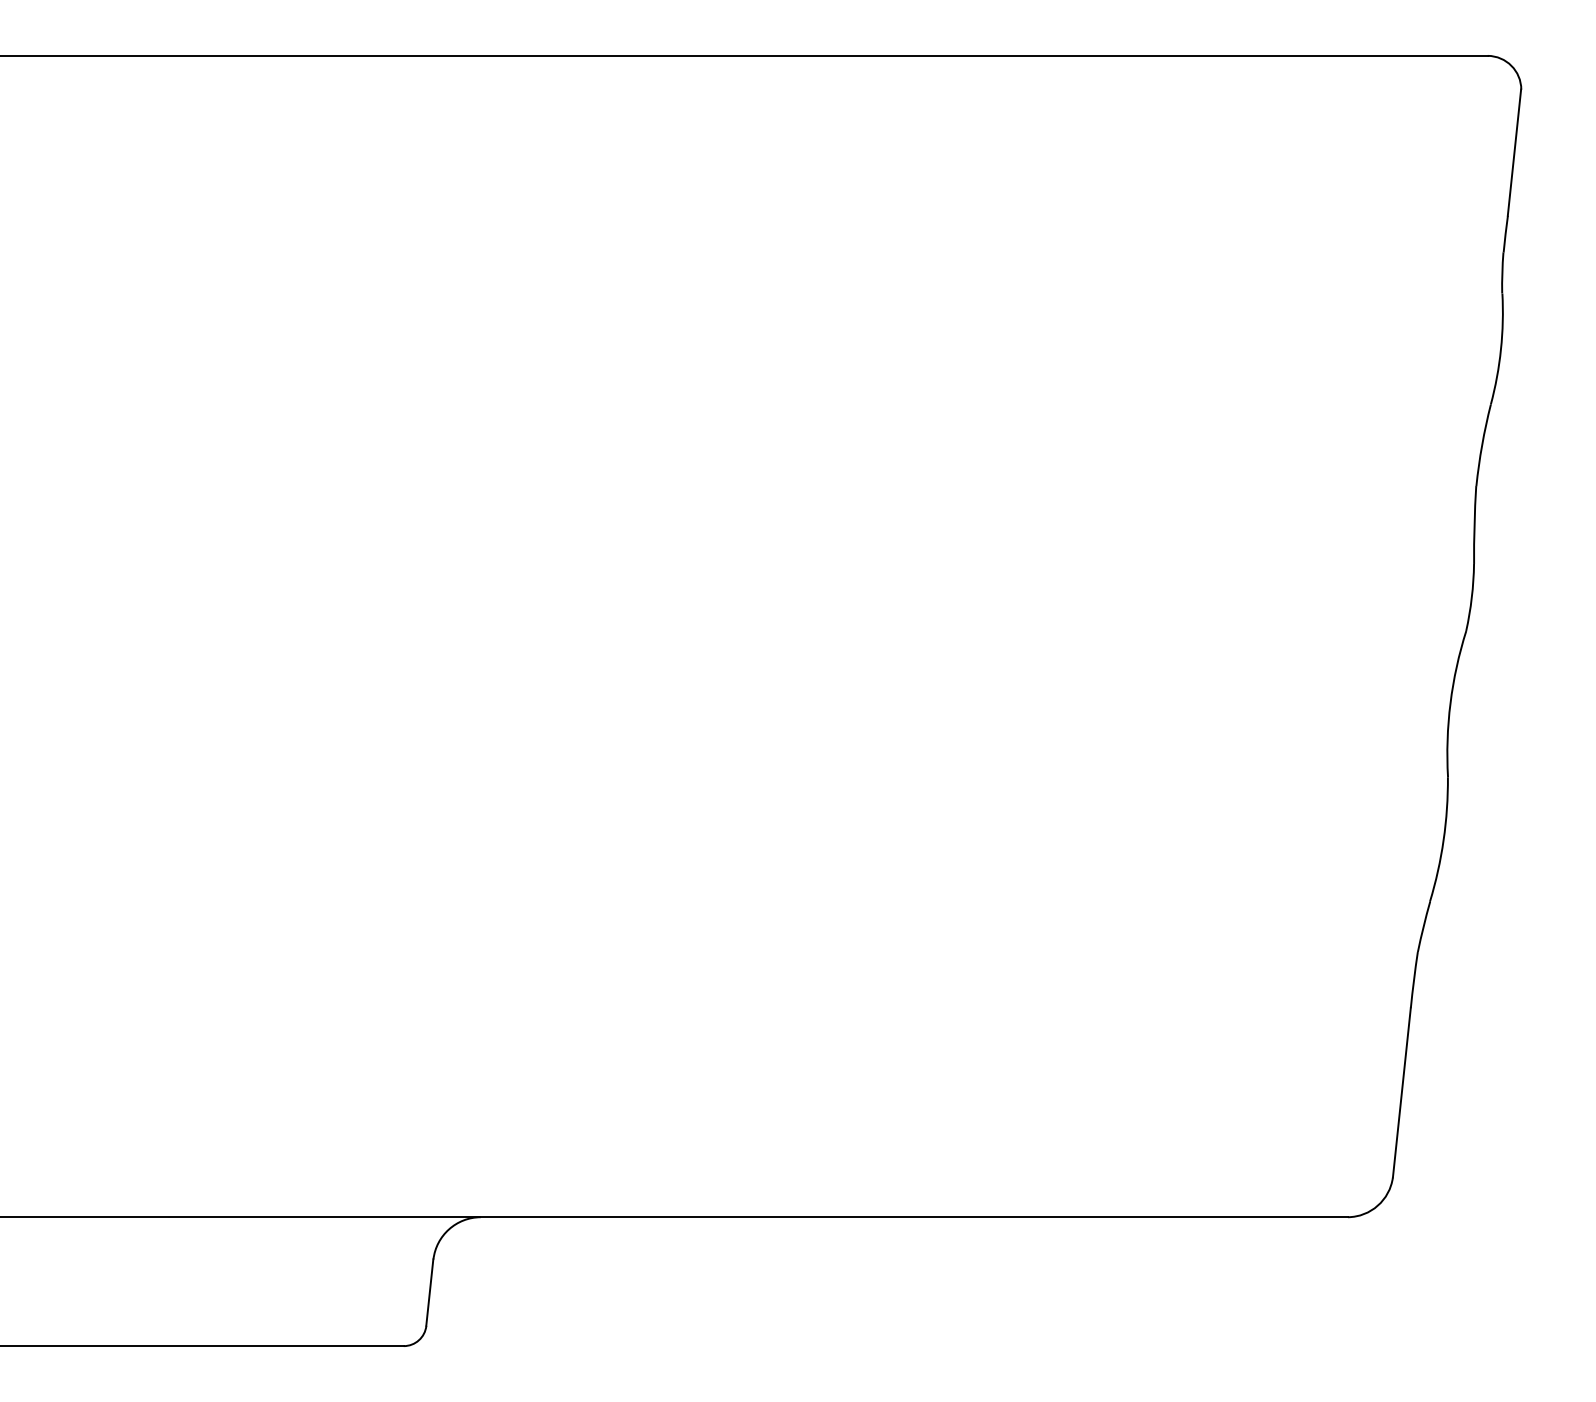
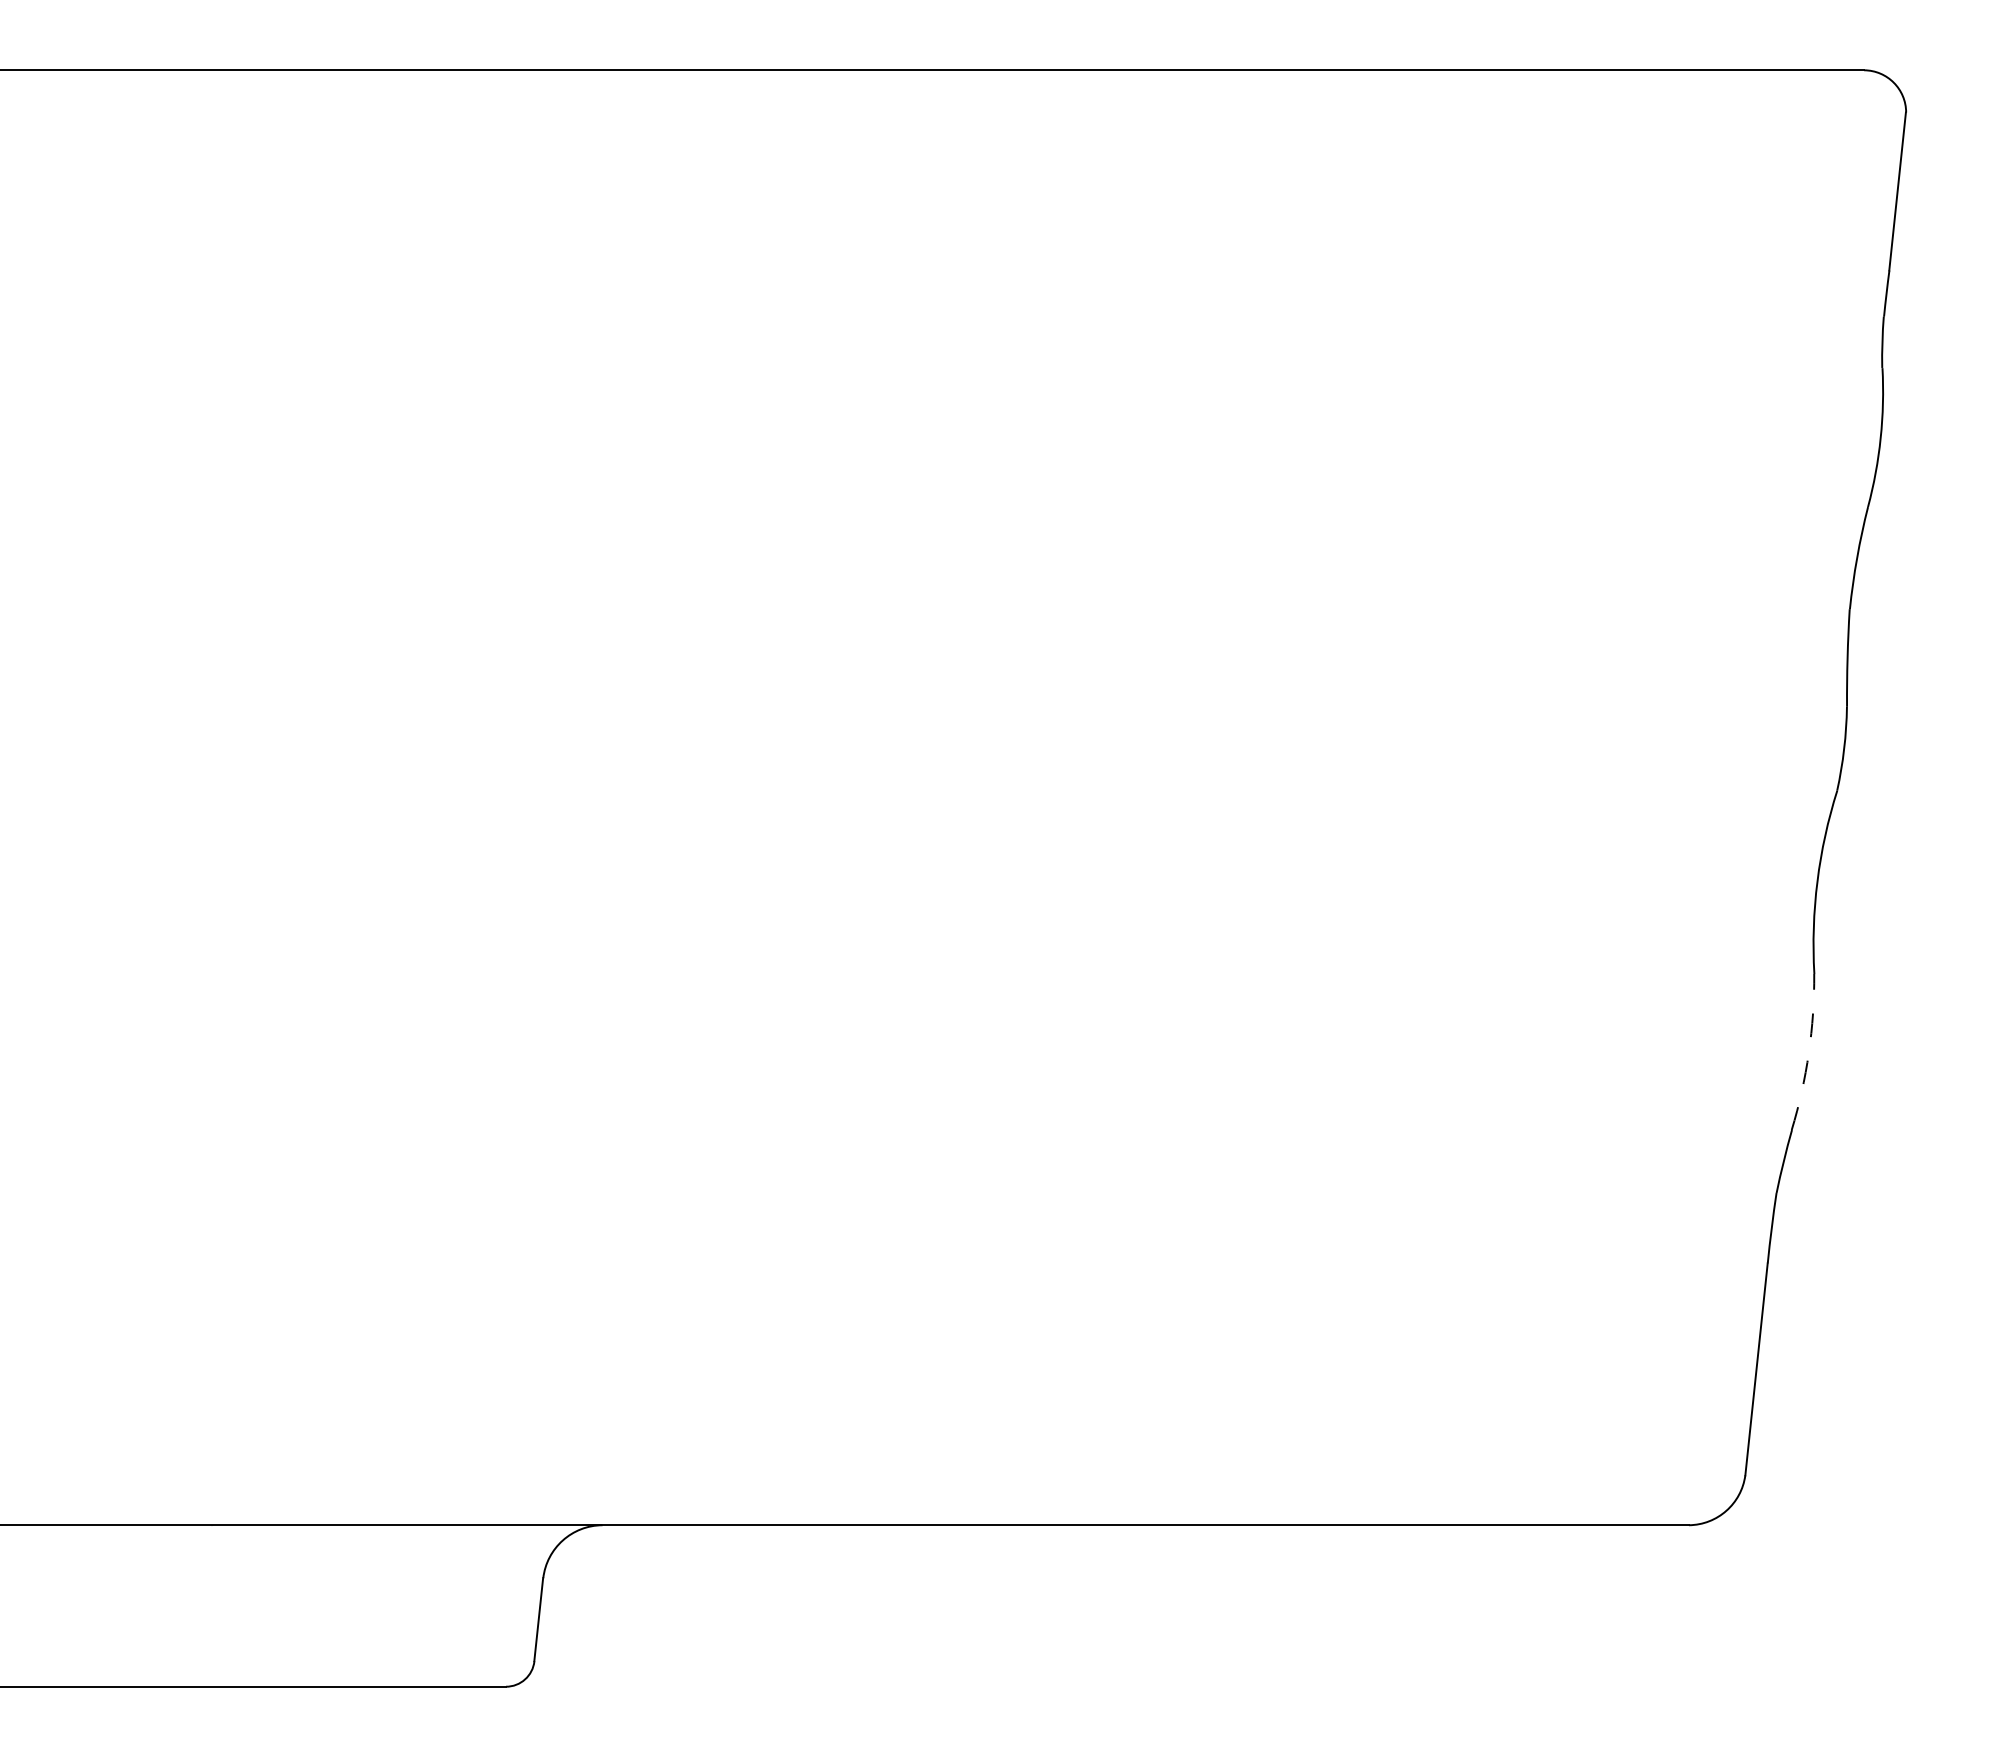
arc: (1443, 839) -> (1808, 1052), solid -> dashed

